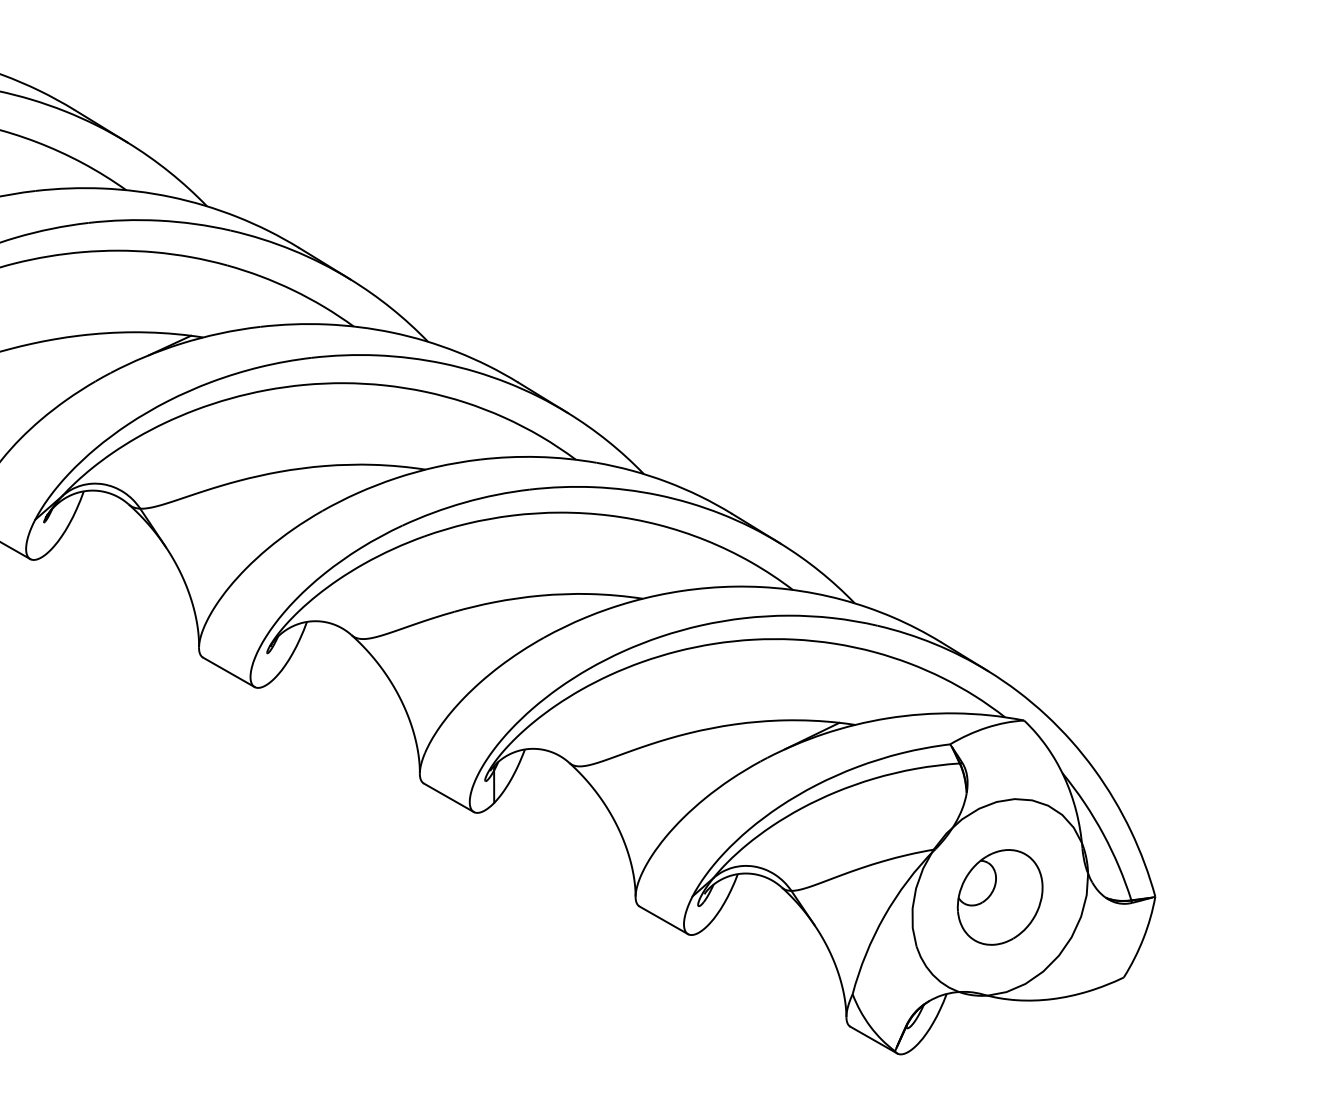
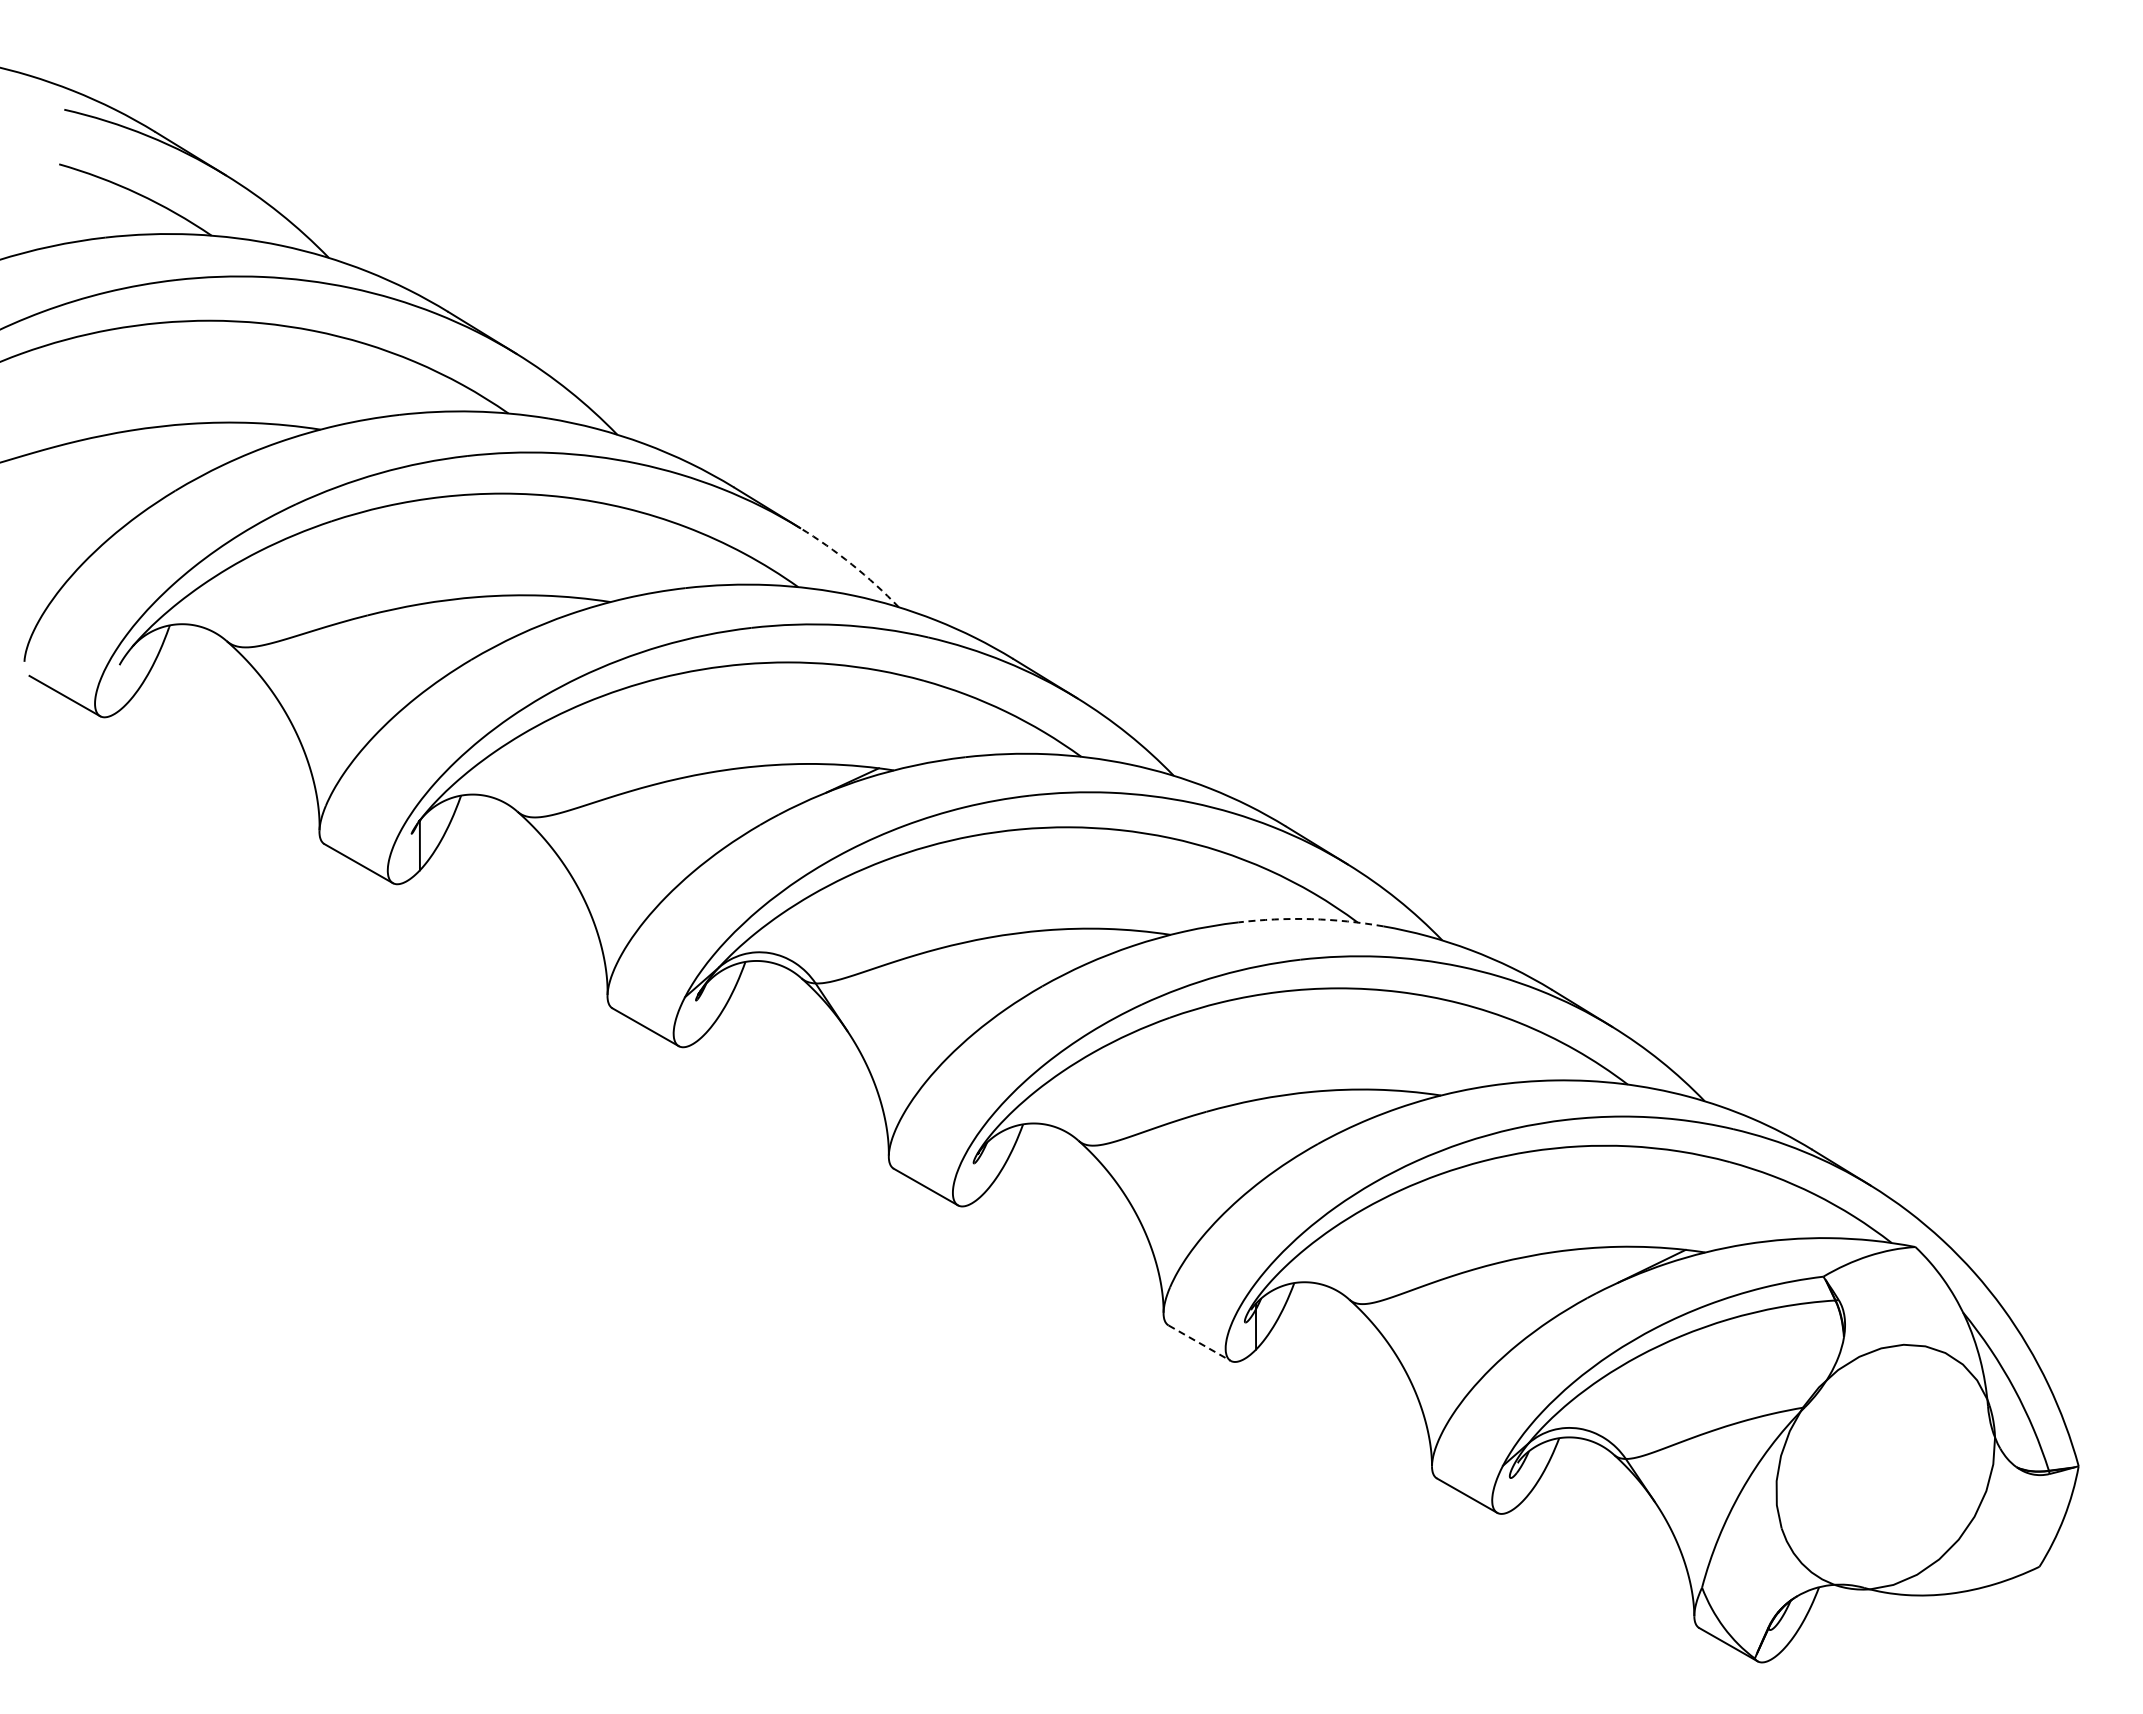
arc: (169, 171) -> (852, 564), solid -> dashed
arc: (538, 457) -> (1311, 919), solid -> dashed
line: (448, 798) -> (1199, 1343), solid -> dashed
part: (1000, 897) -> (1885, 1467), removed

